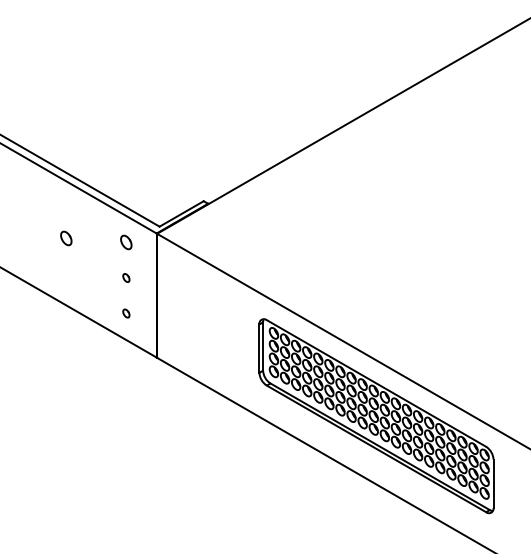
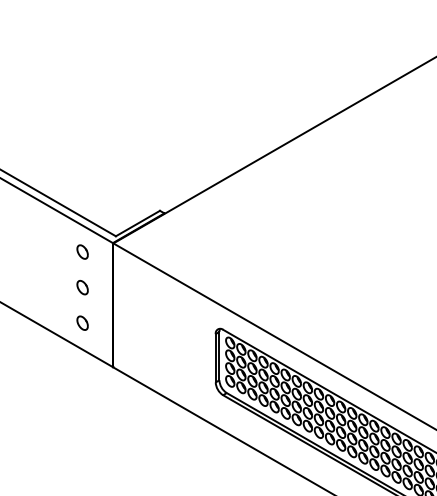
part: (66, 238) -> (22, 248), removed
part: (126, 277) -> (82, 287), size x1.67
part: (126, 313) -> (82, 323), size x1.67

